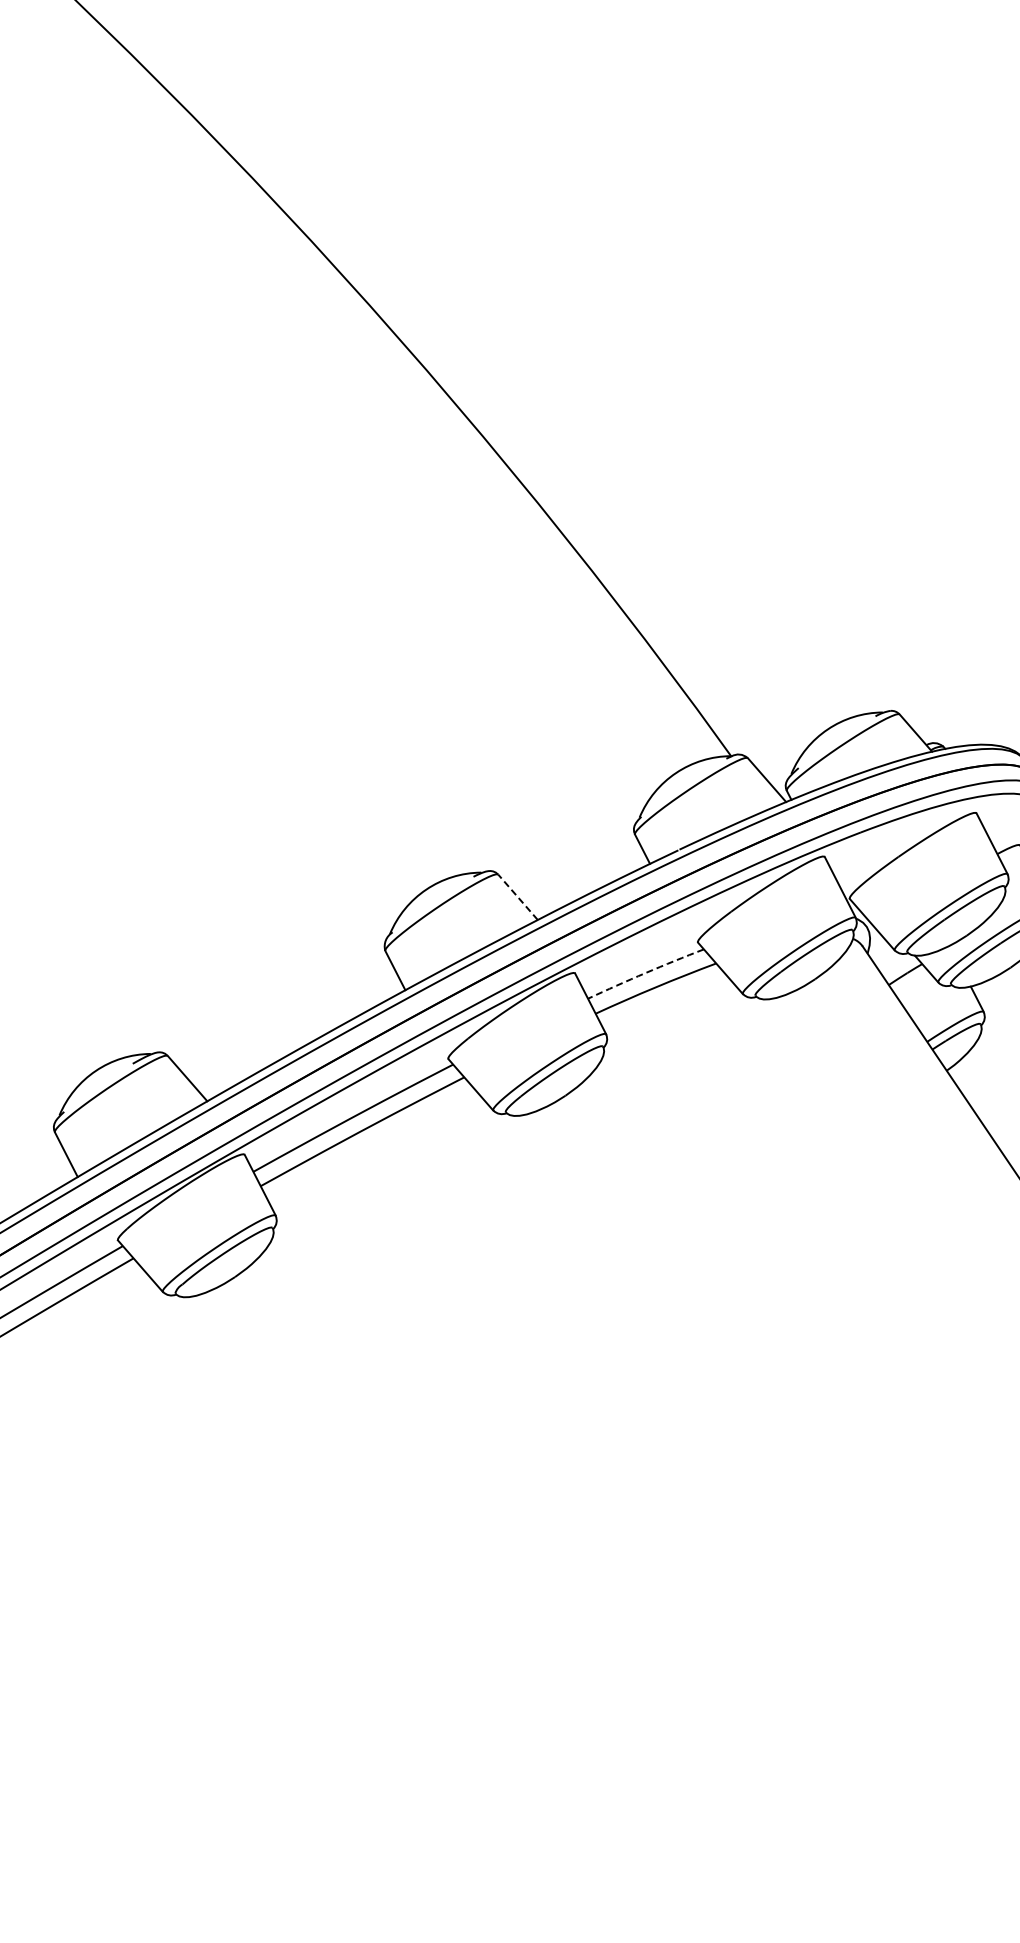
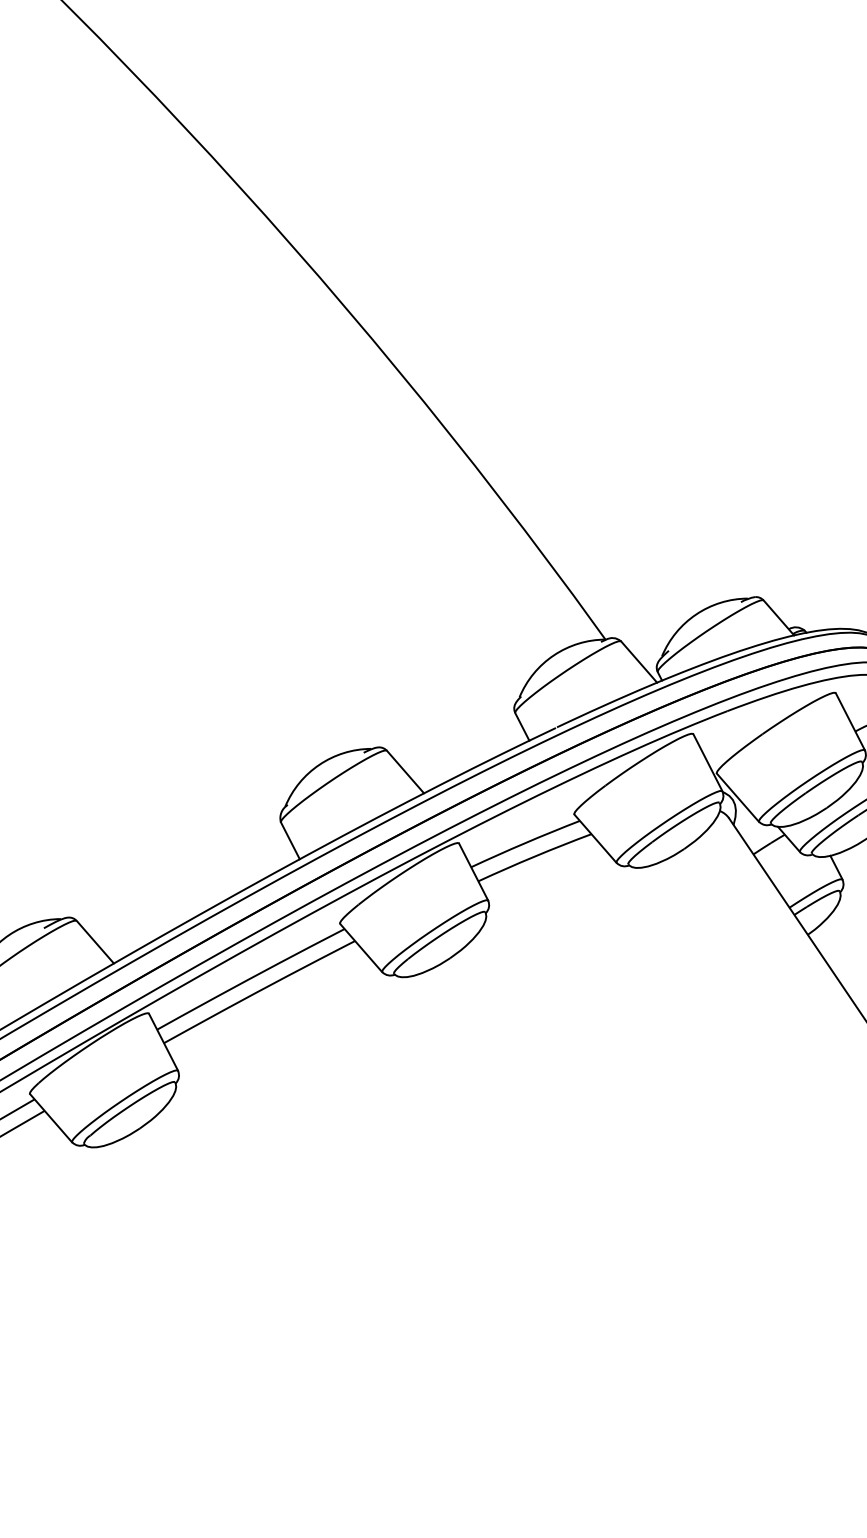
line: (517, 896) -> (404, 771), dashed -> solid
arc: (645, 973) -> (525, 843), dashed -> solid

